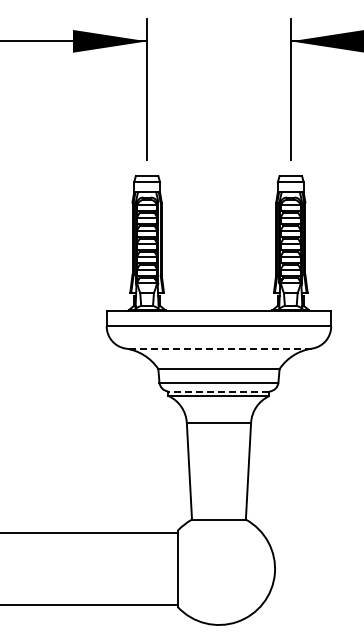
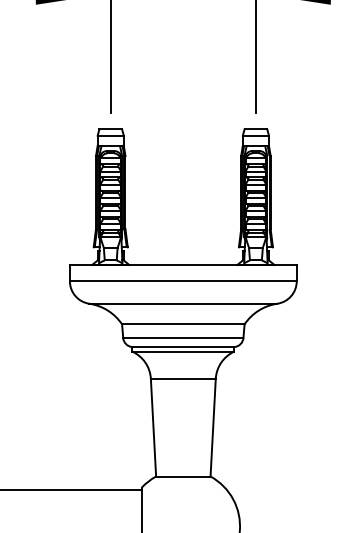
line: (218, 348) -> (182, 303), dashed -> solid
line: (218, 391) -> (182, 347), dashed -> solid

